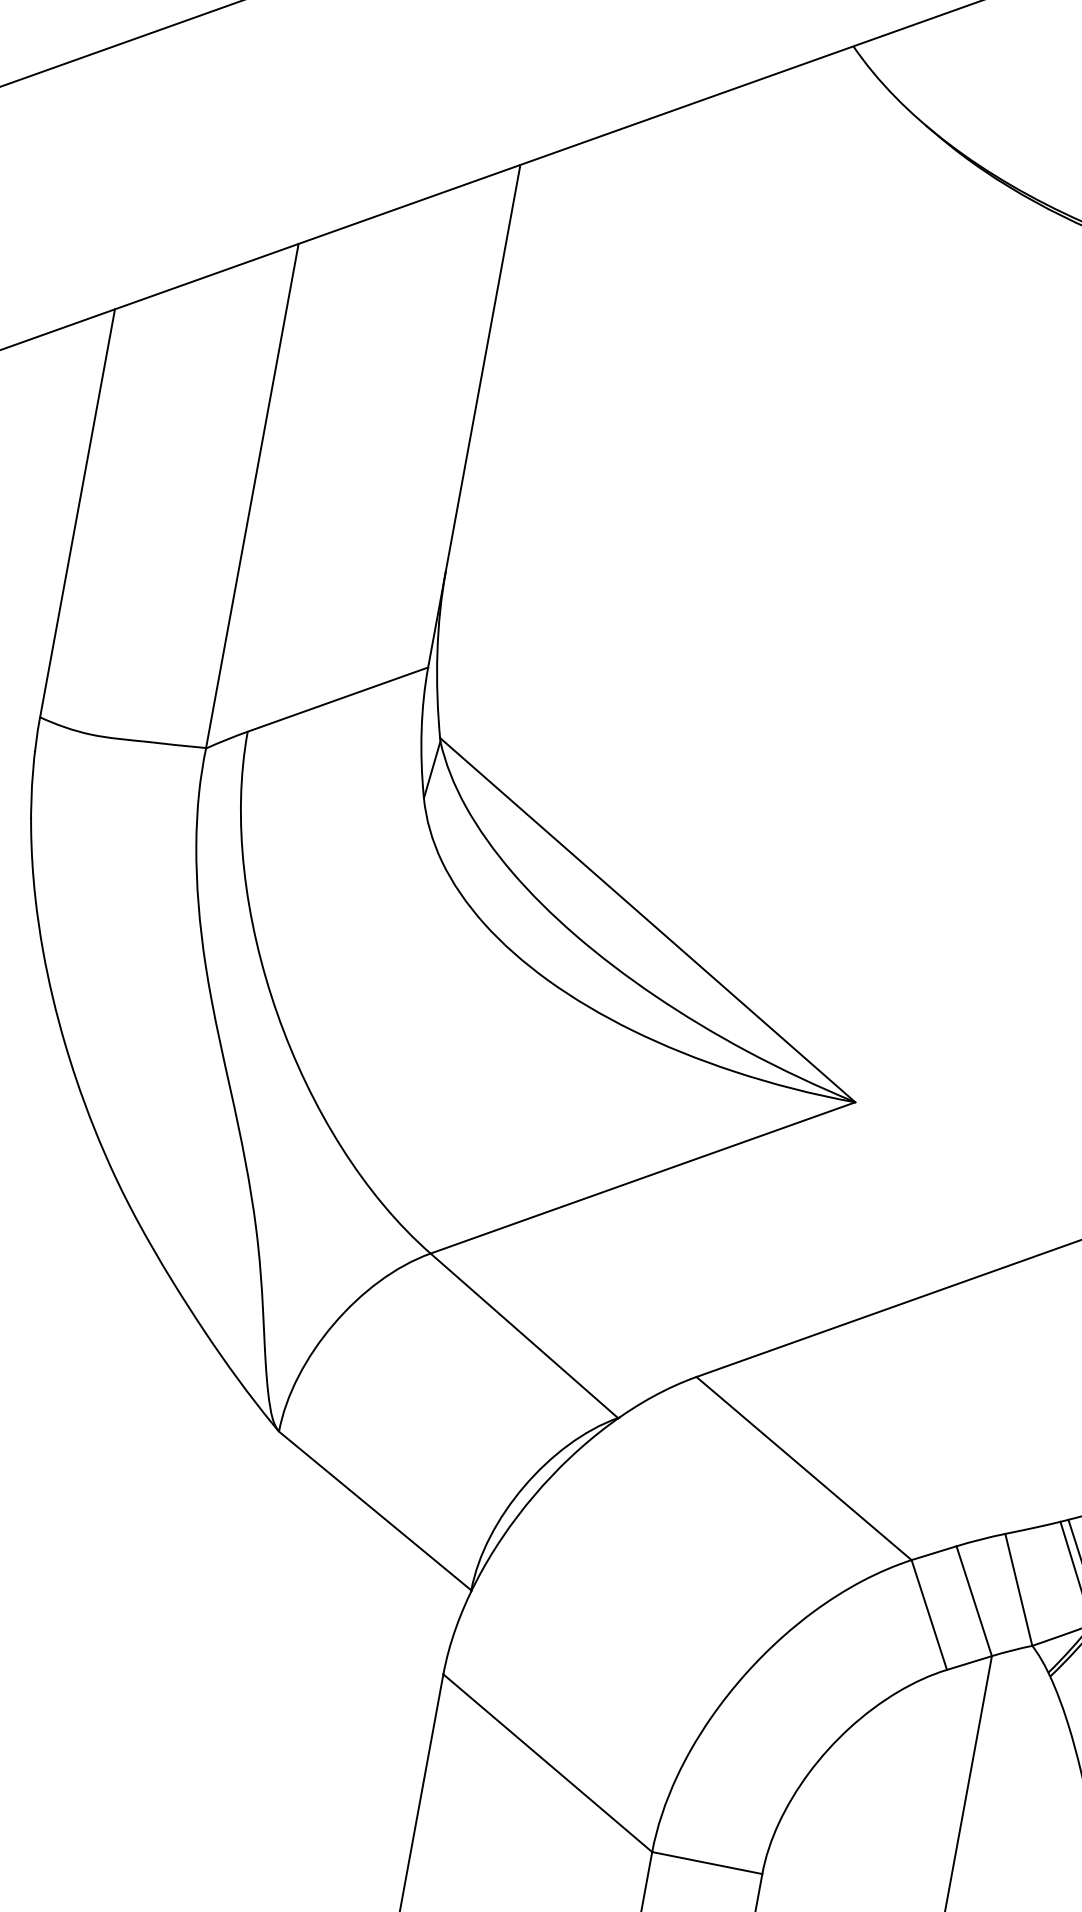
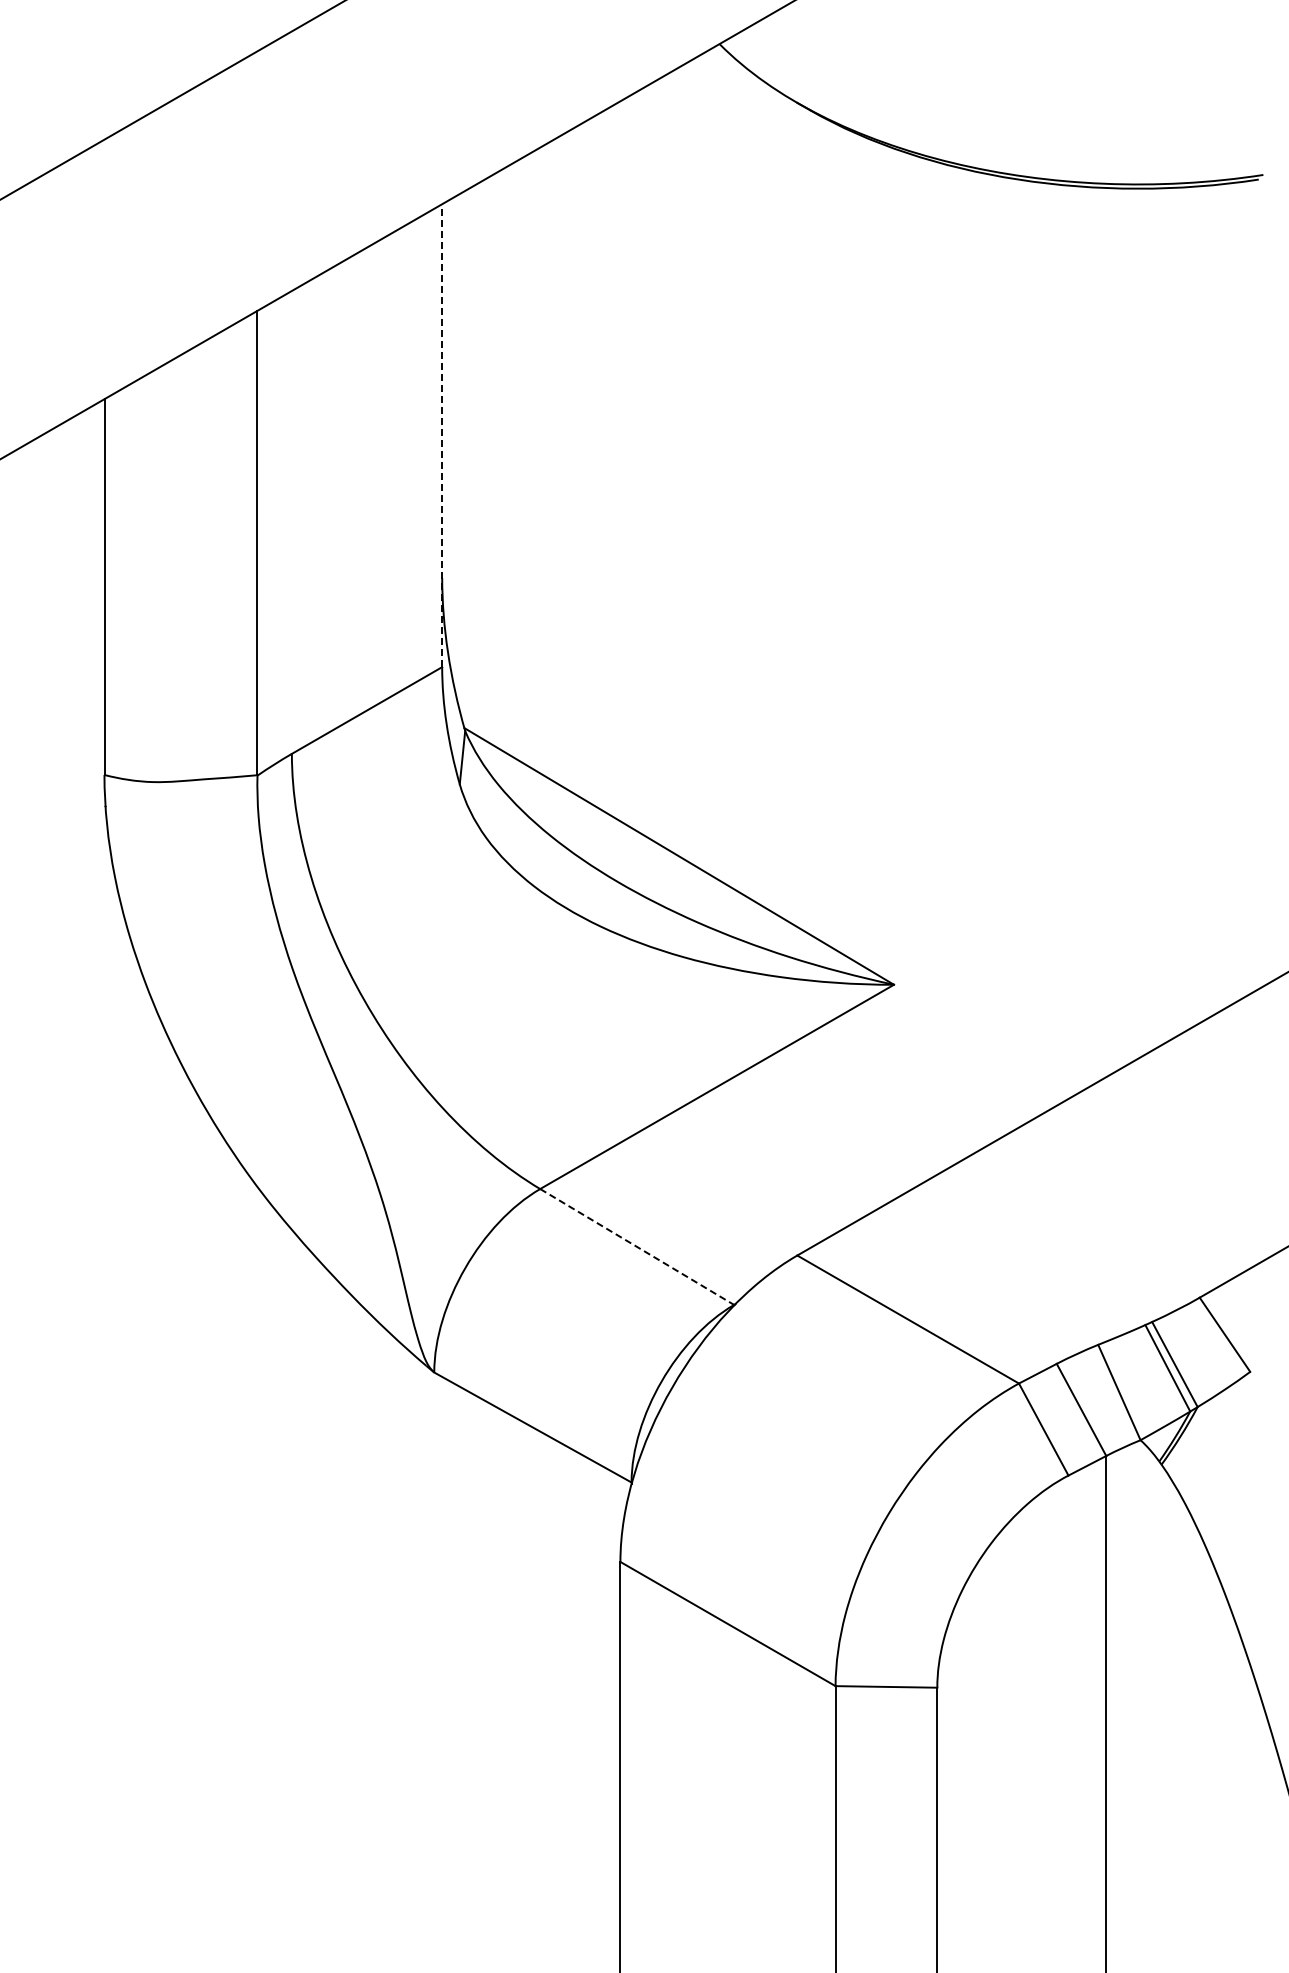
line: (474, 416) -> (442, 435), solid -> dashed
line: (524, 1335) -> (637, 1246), solid -> dashed

